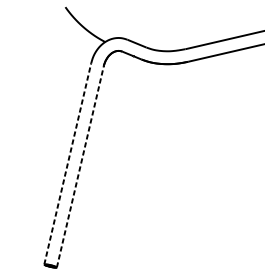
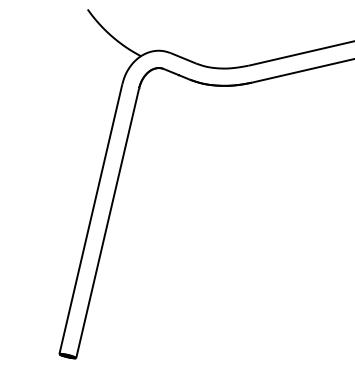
line: (67, 163) -> (90, 218), dashed -> solid
line: (80, 166) -> (107, 222), dashed -> solid

